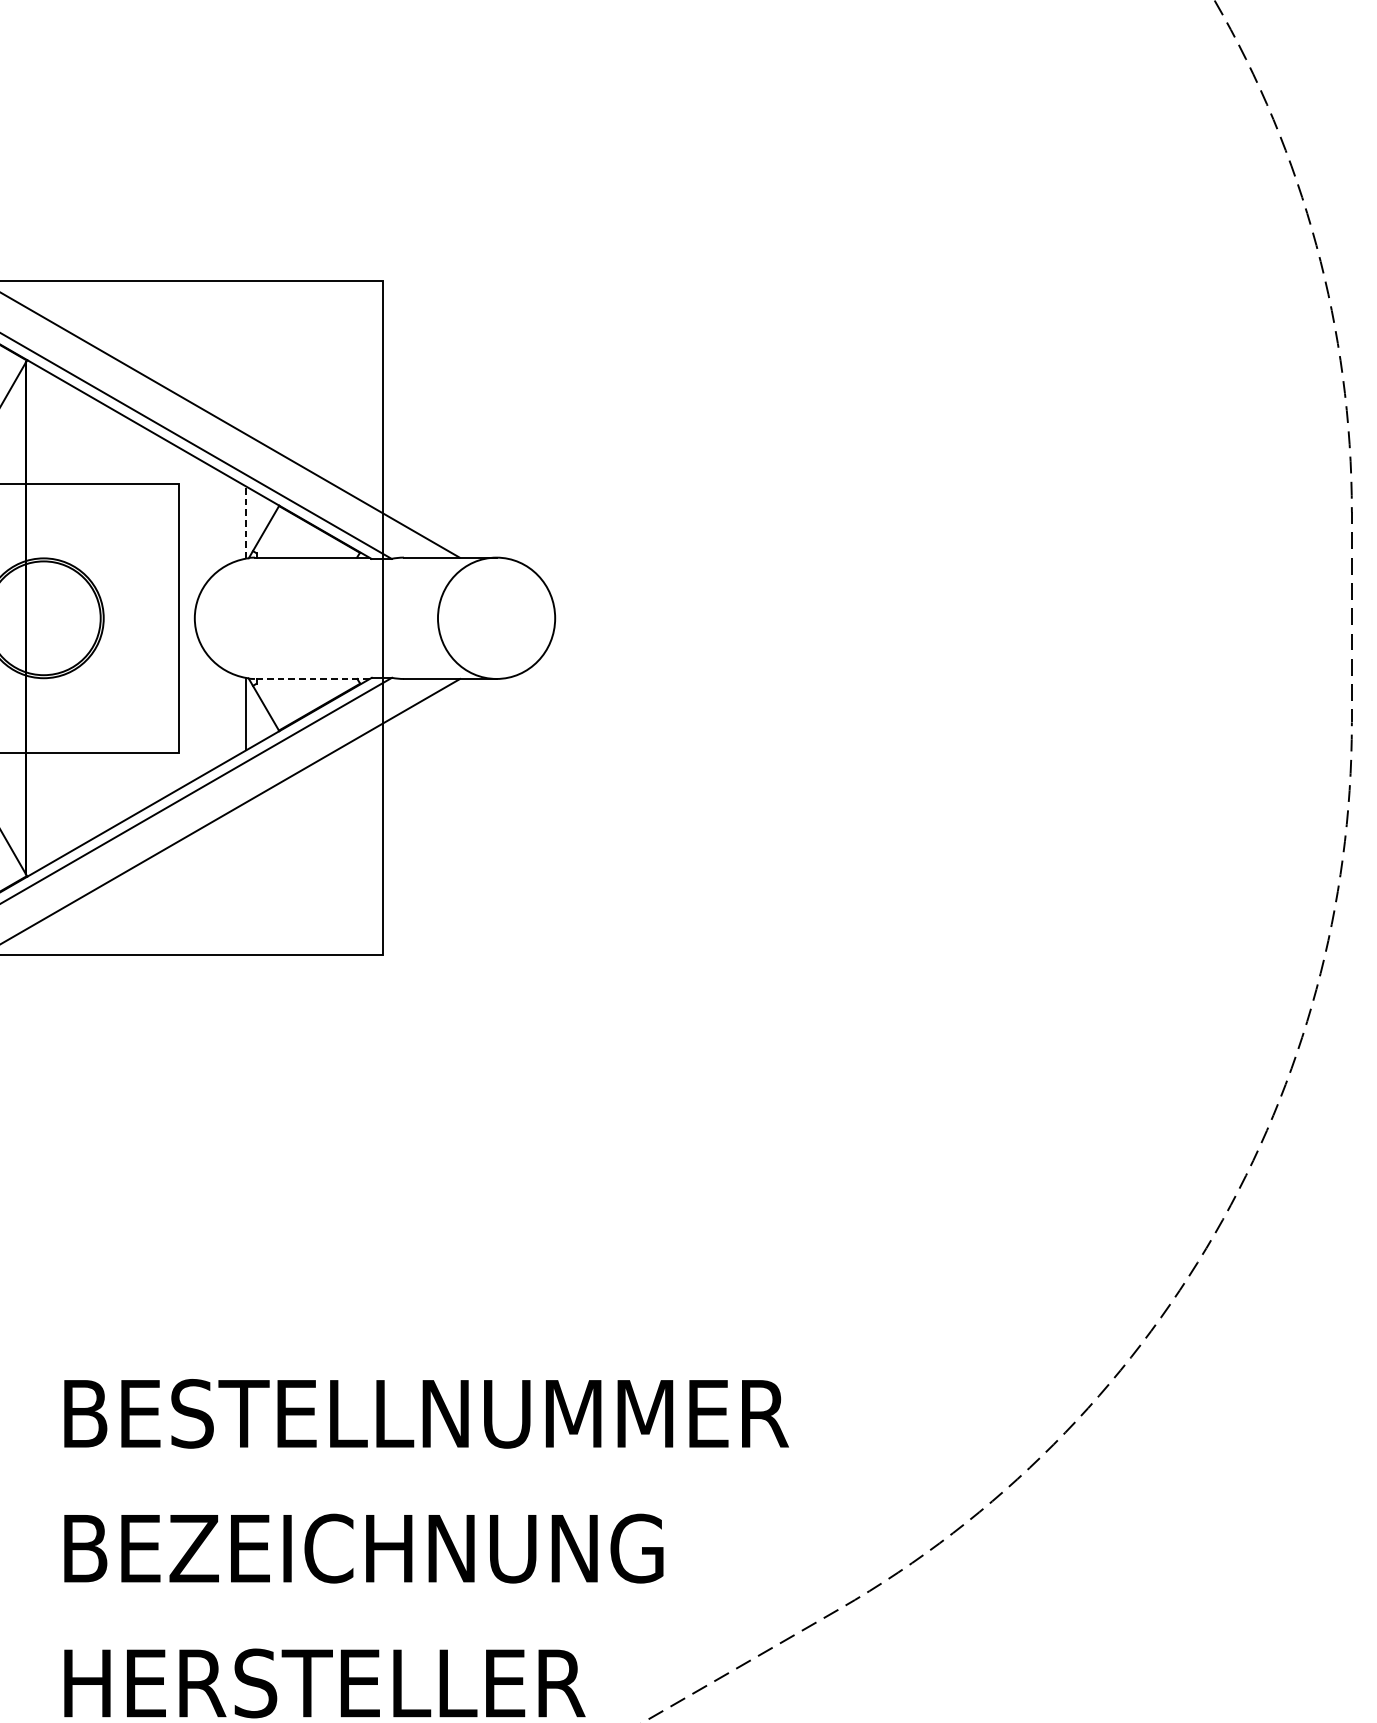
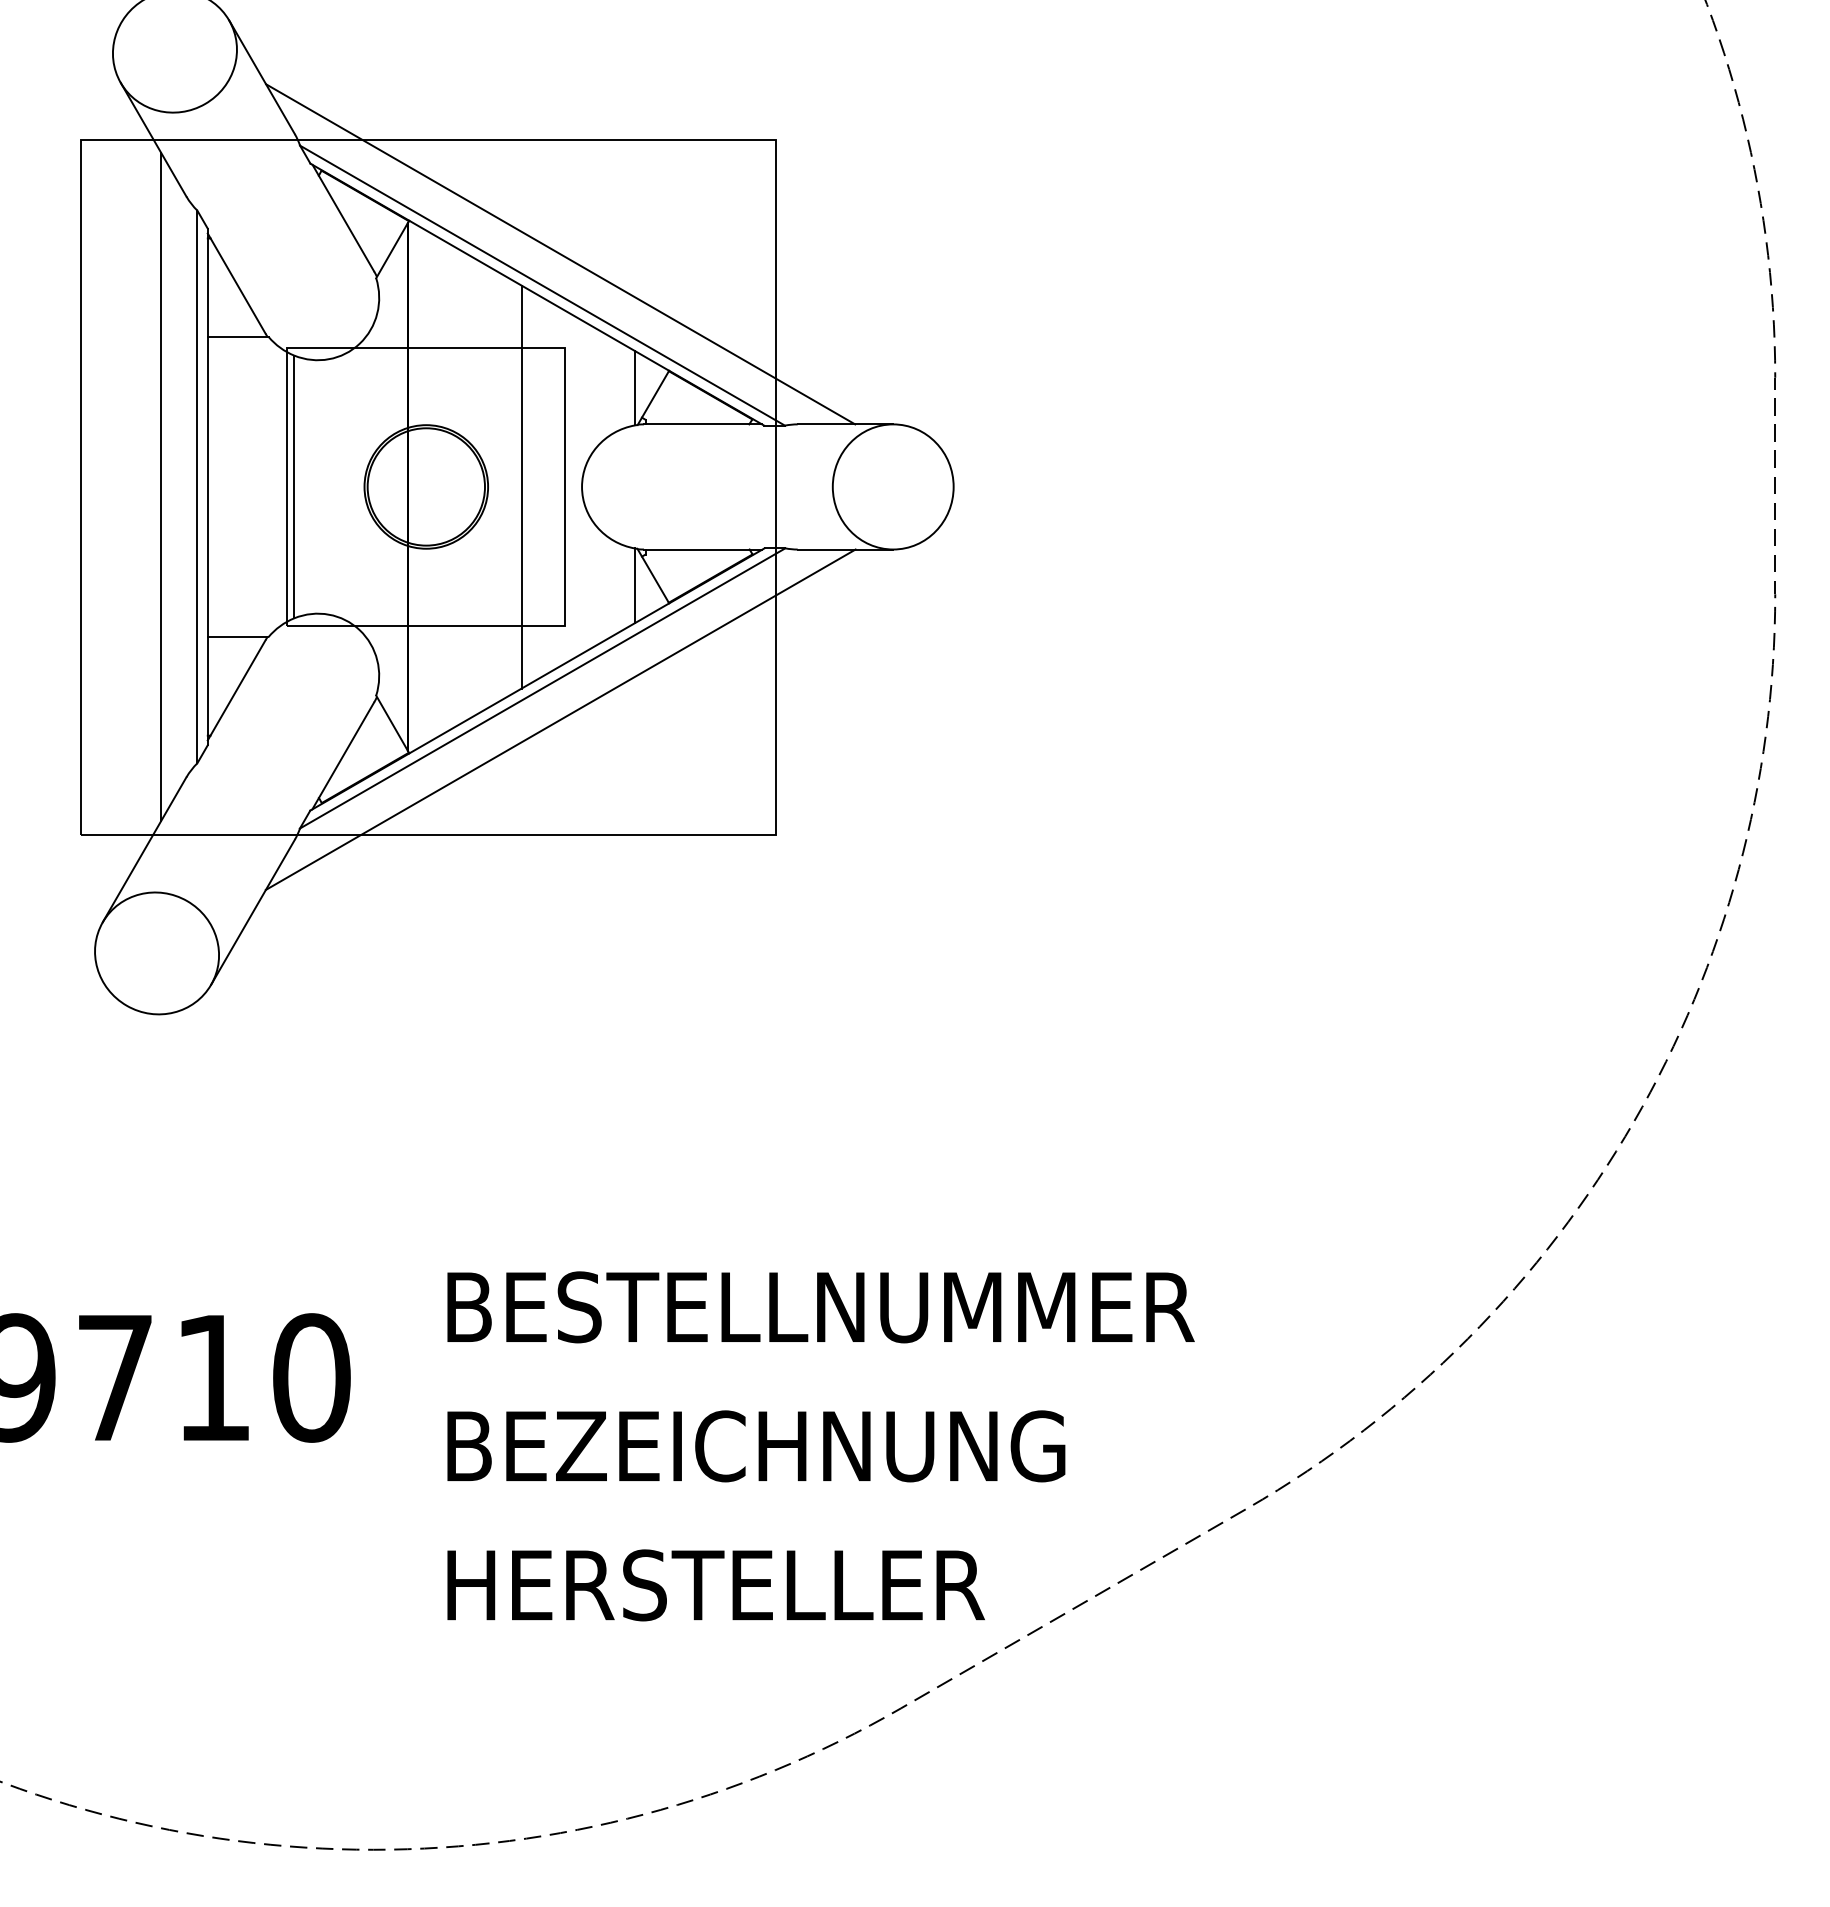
line: (246, 521) -> (635, 387), dashed -> solid
line: (136, 617) -> (521, 486), added
line: (311, 678) -> (702, 549), dashed -> solid

